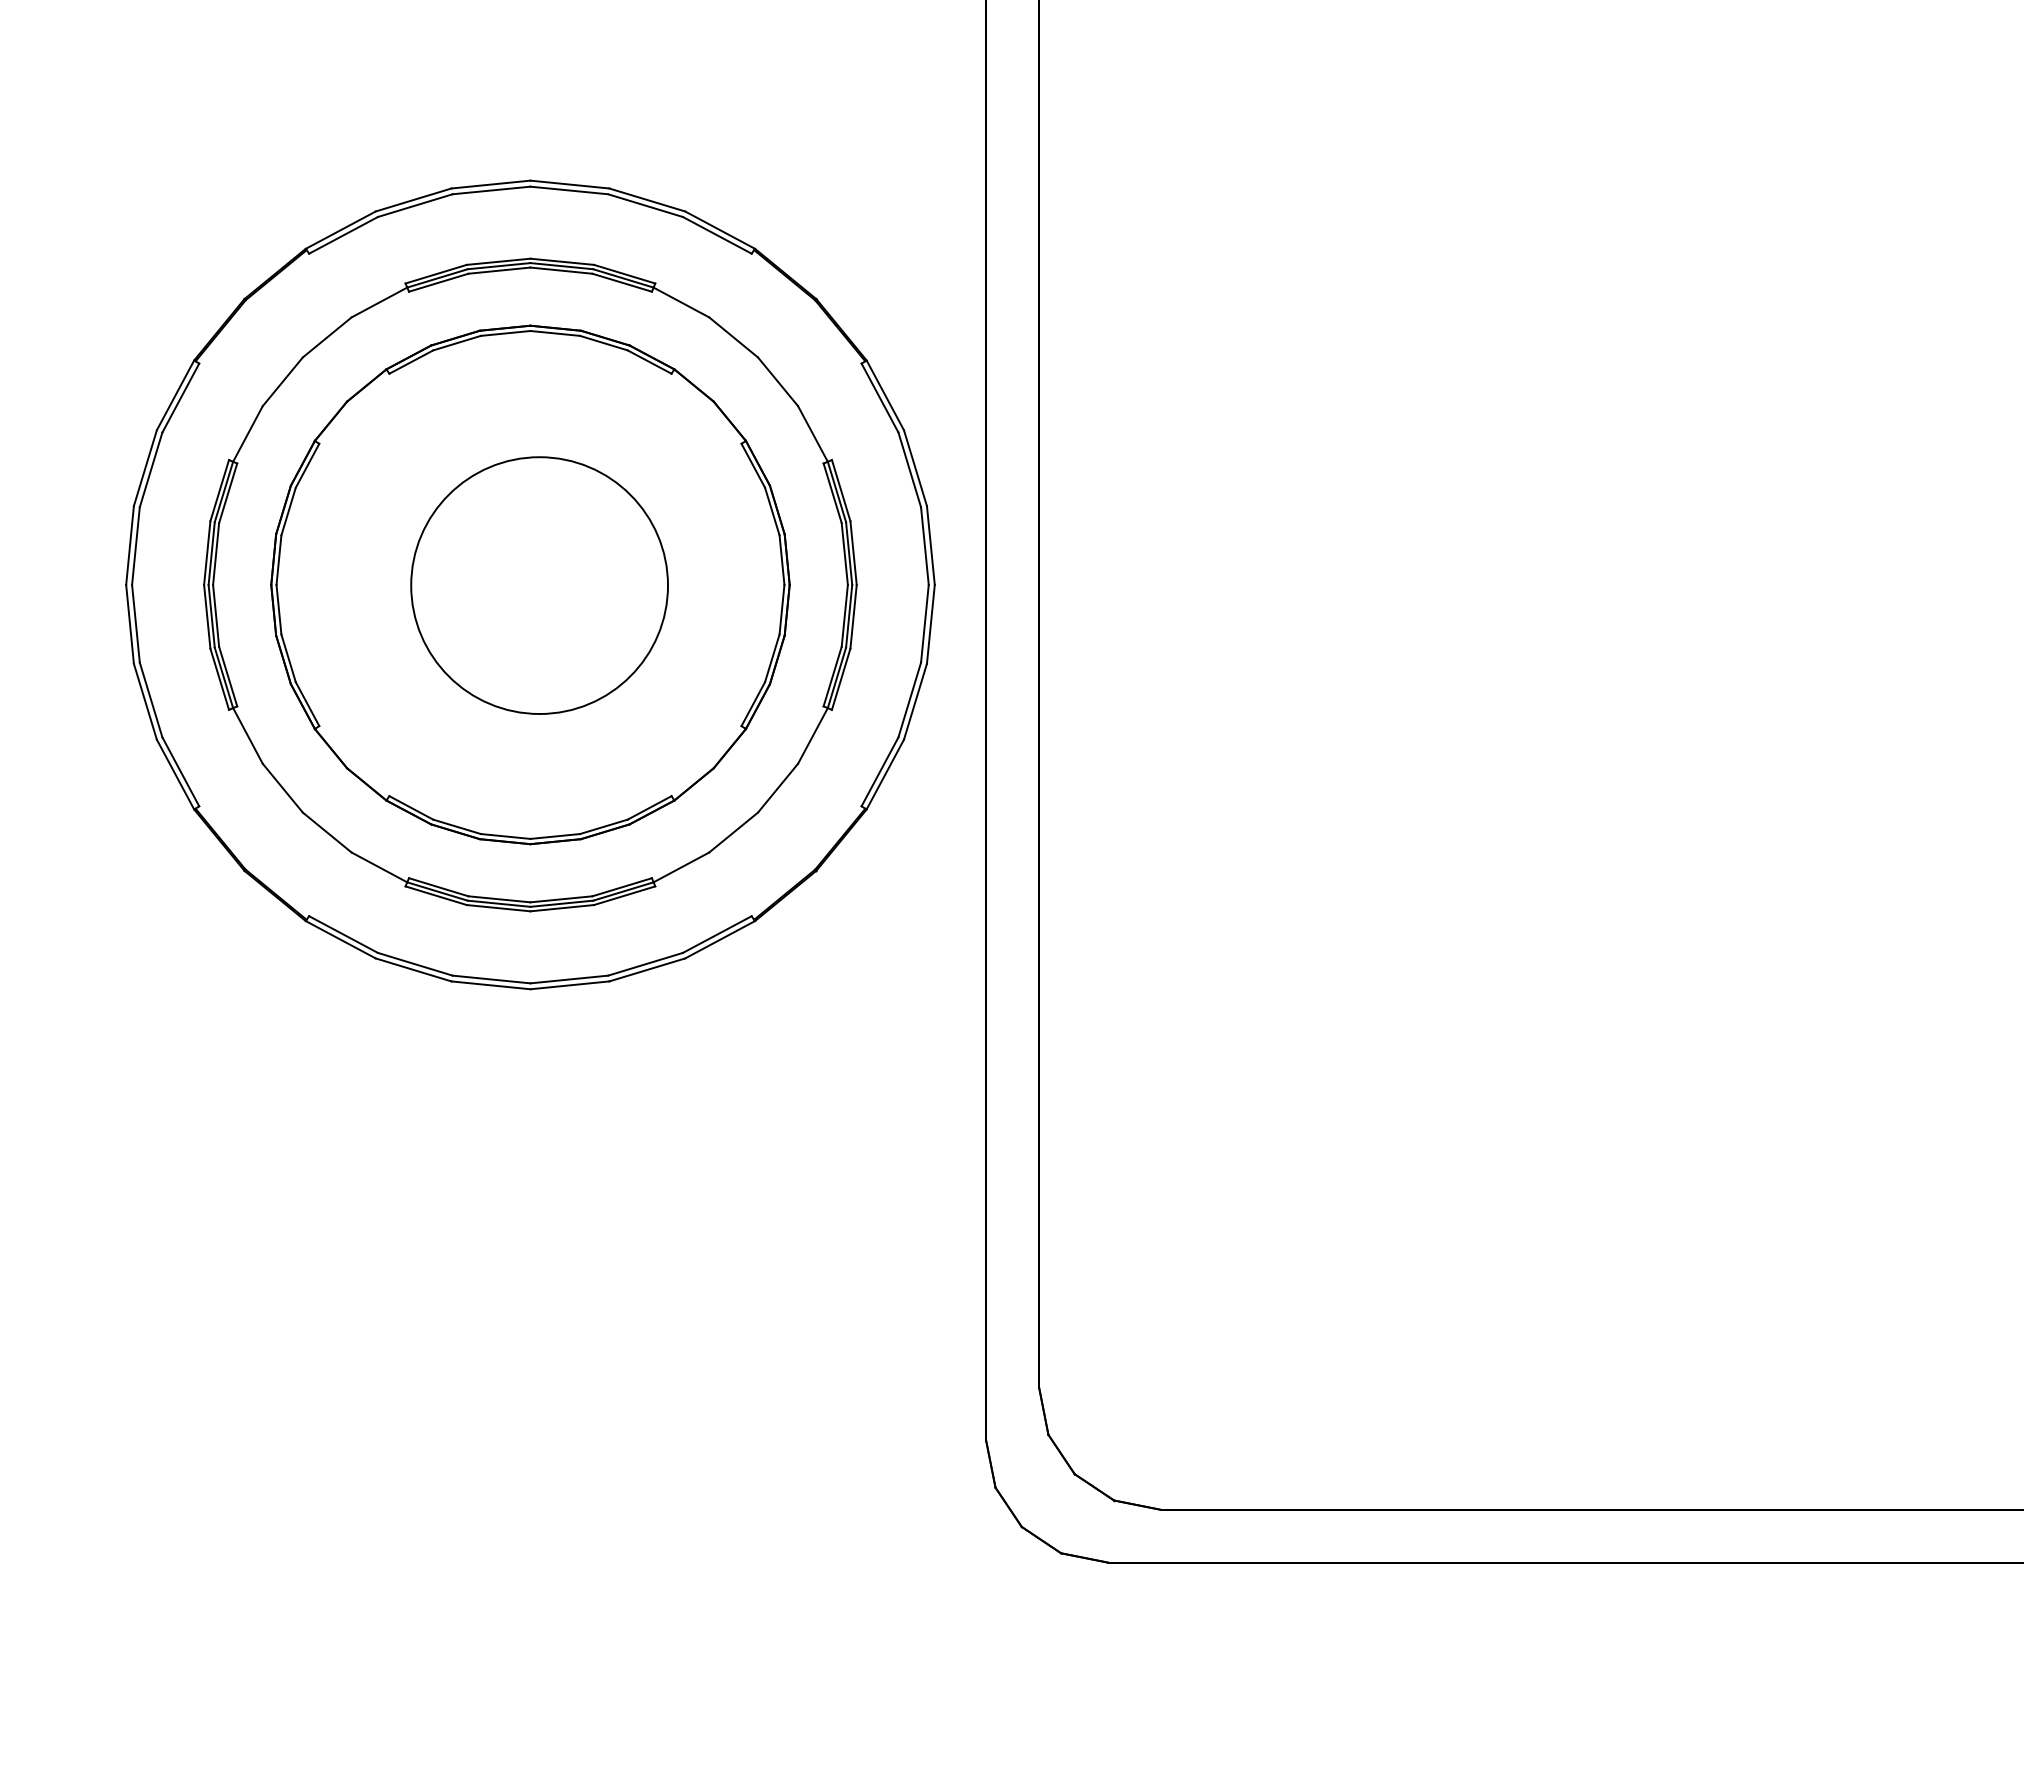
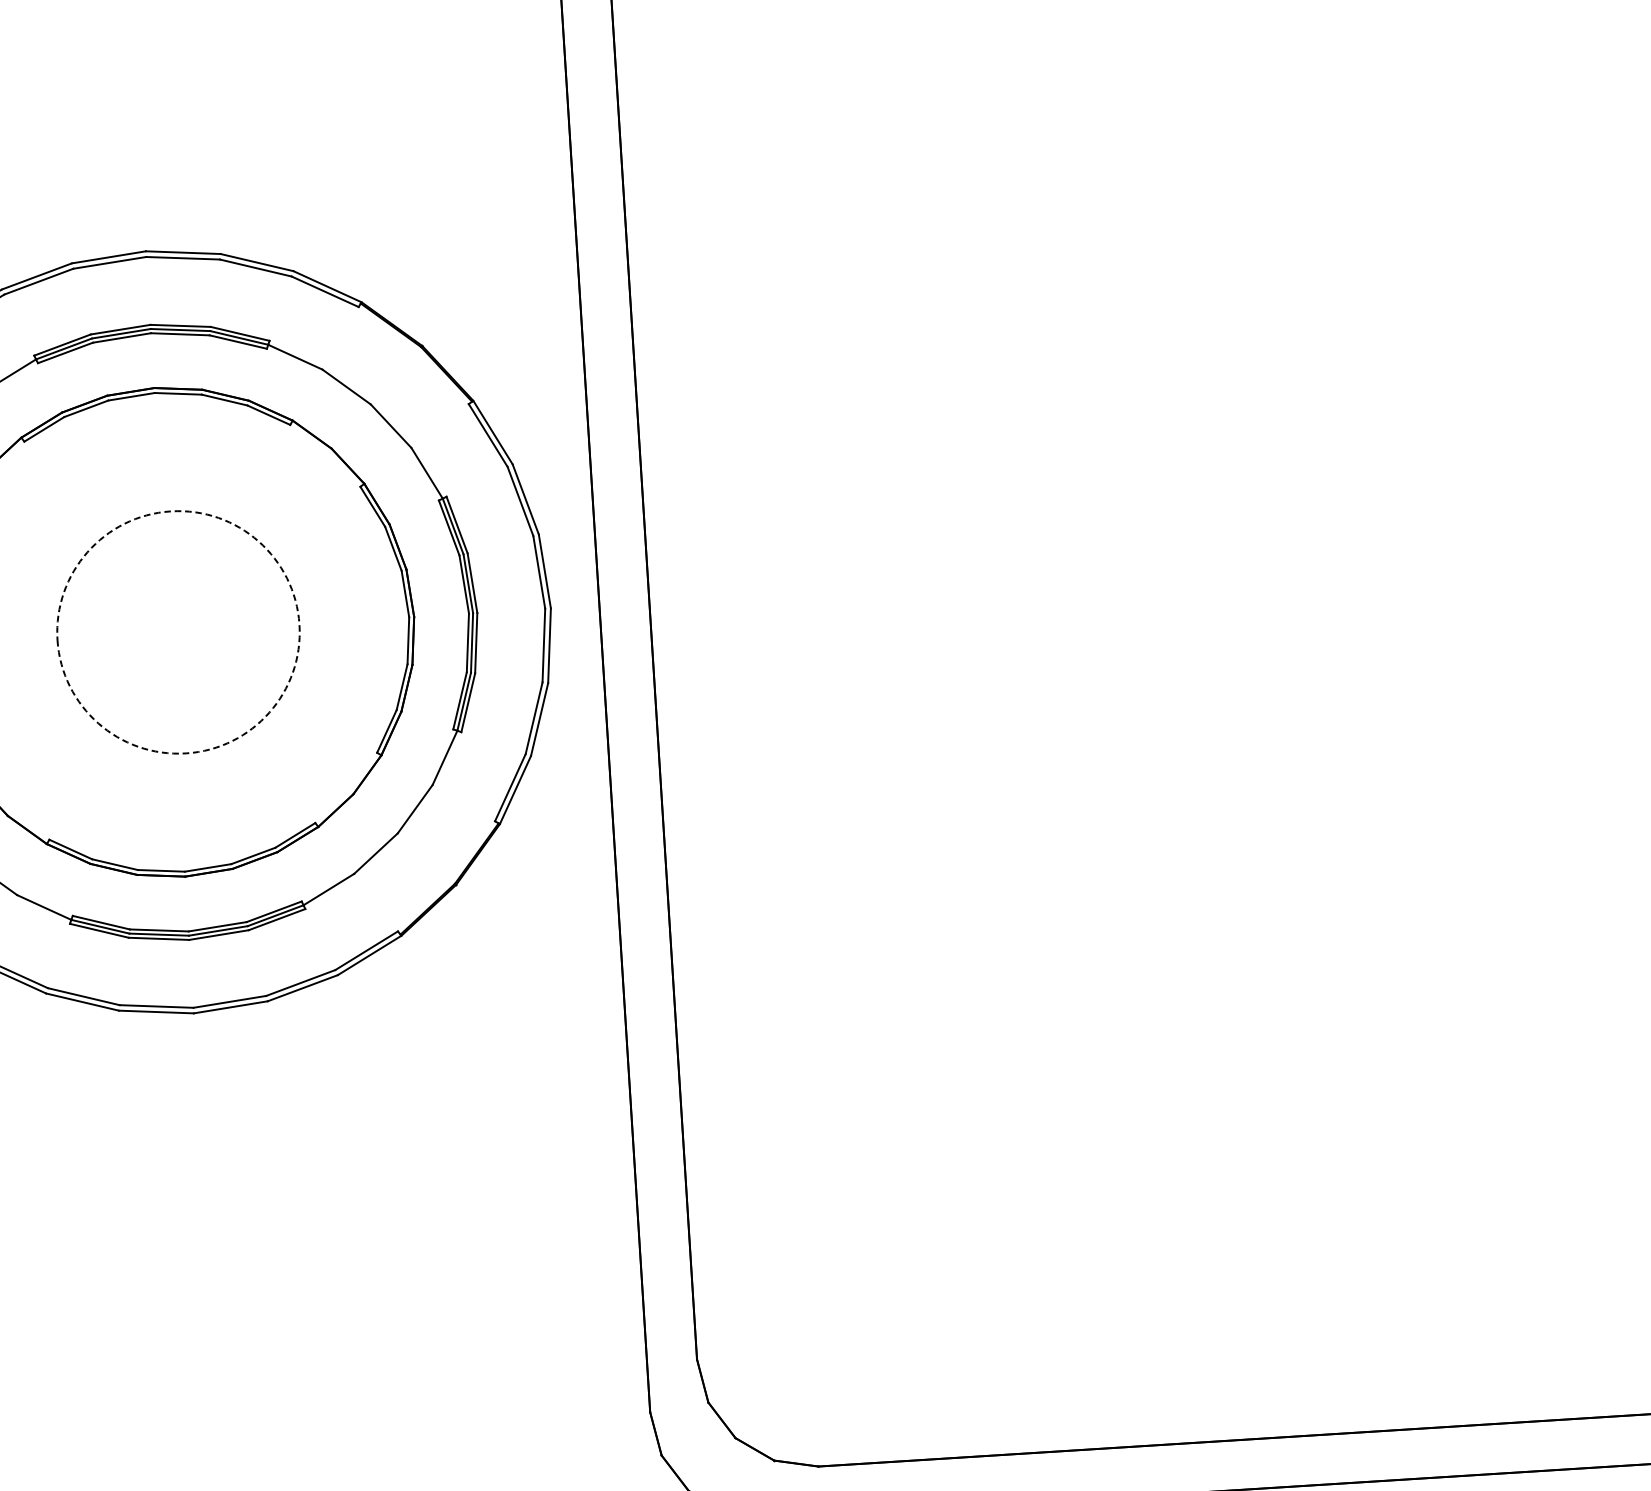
circle: (539, 585) -> (178, 632), solid -> dashed

